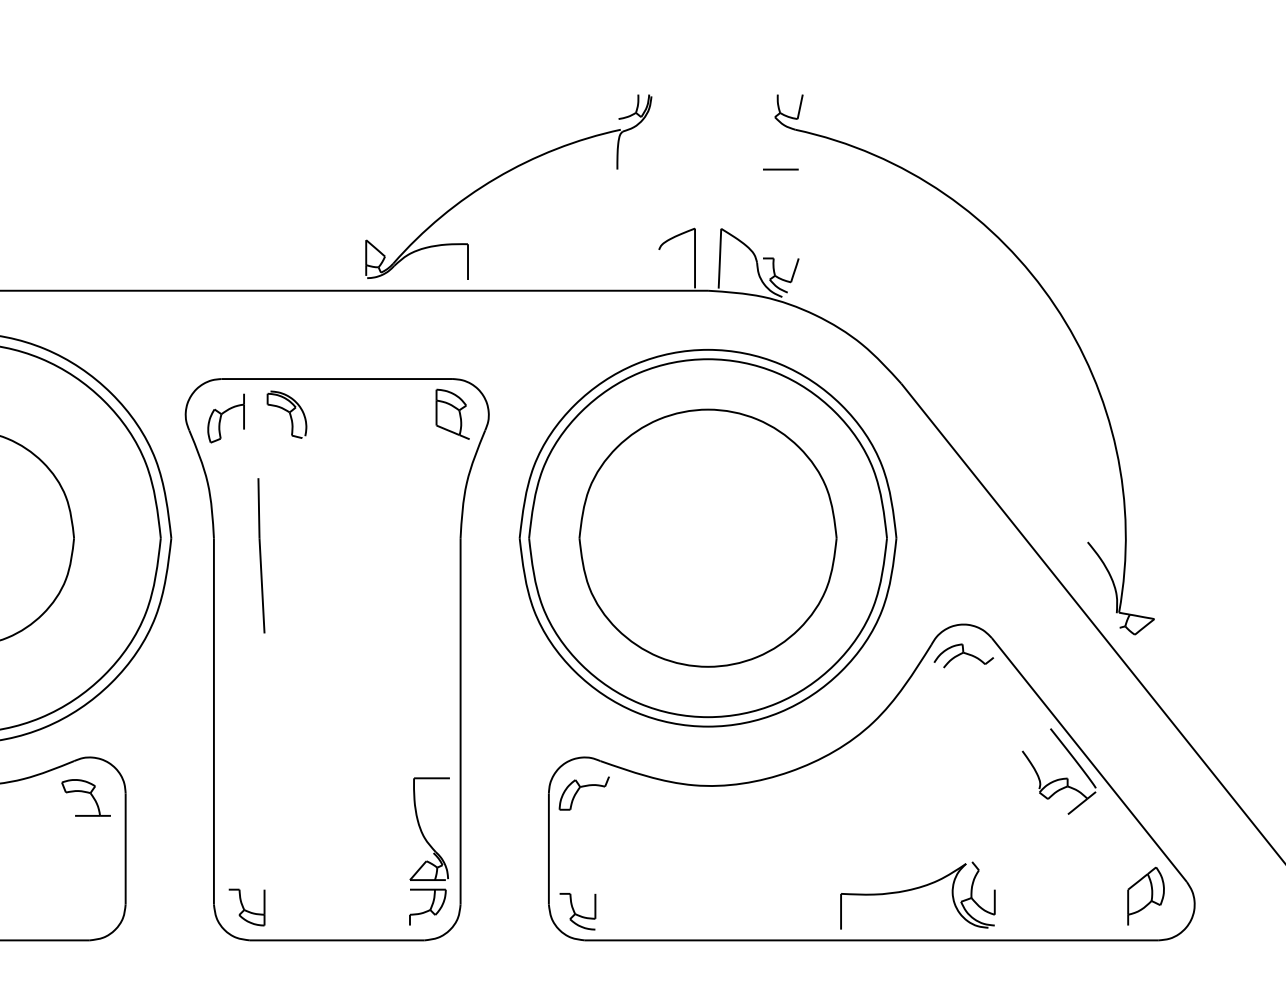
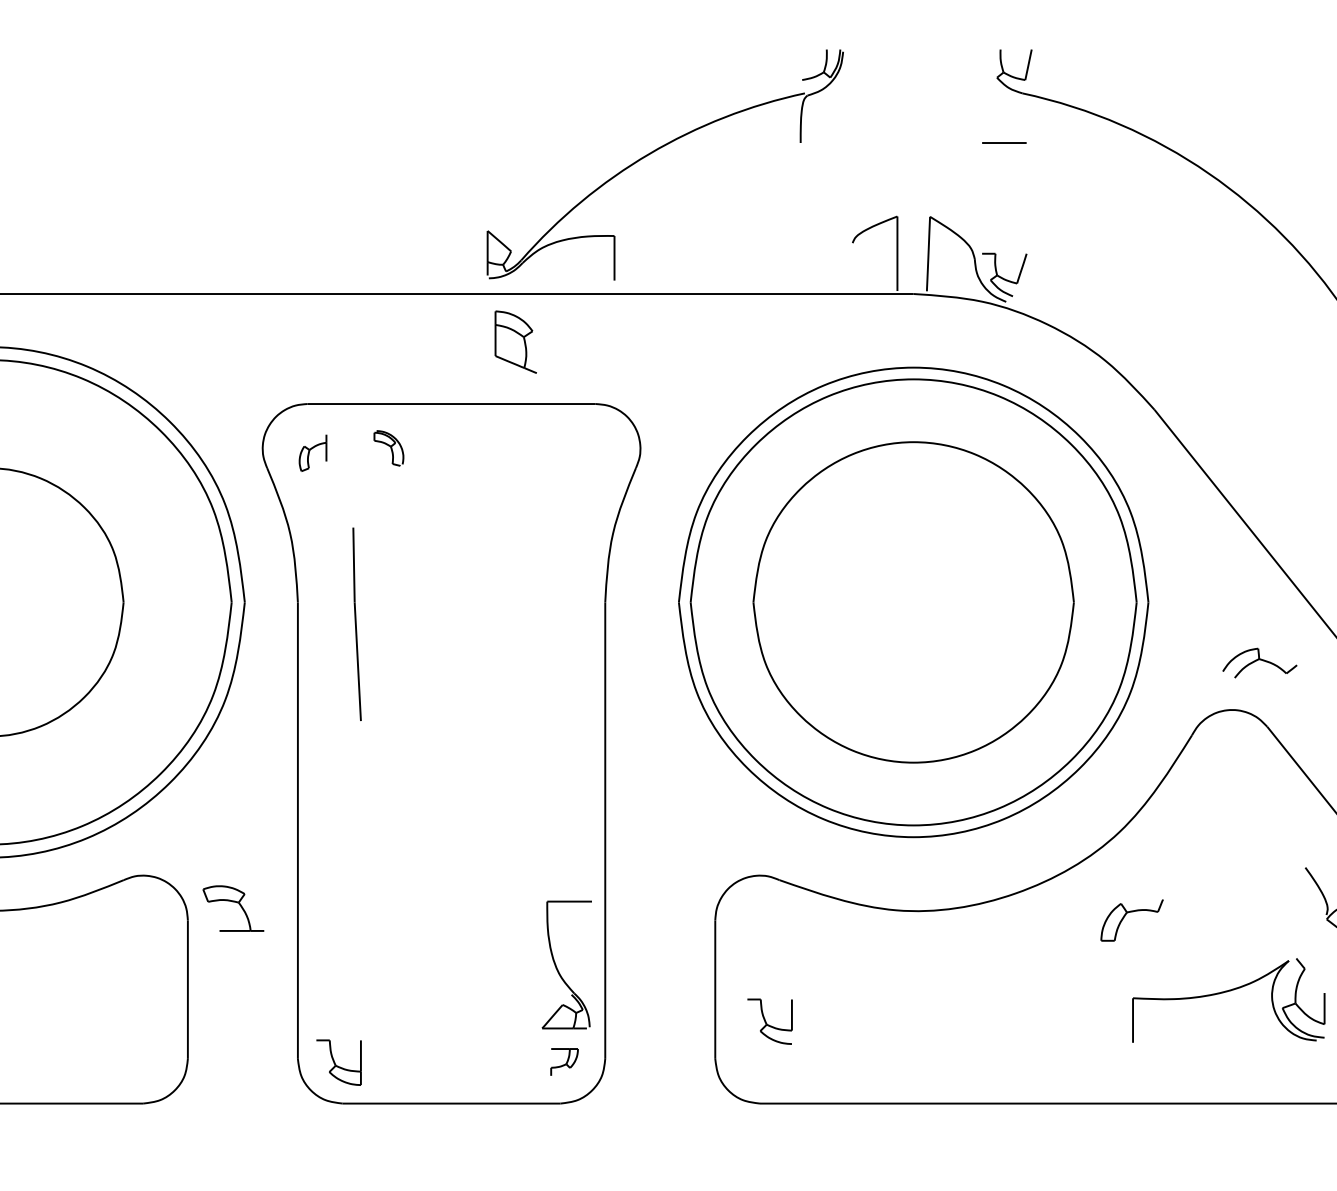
part: (452, 413) -> (515, 341), moved
part: (286, 414) -> (388, 448), size x0.6
part: (225, 418) -> (312, 453), size x0.6
part: (963, 655) -> (1259, 662), moved
part: (583, 793) -> (1131, 920), moved
part: (85, 797) -> (232, 908), moved
part: (916, 889) -> (1227, 992), moved
part: (427, 906) -> (564, 1061), size x0.6
part: (577, 911) -> (769, 1021), moved

